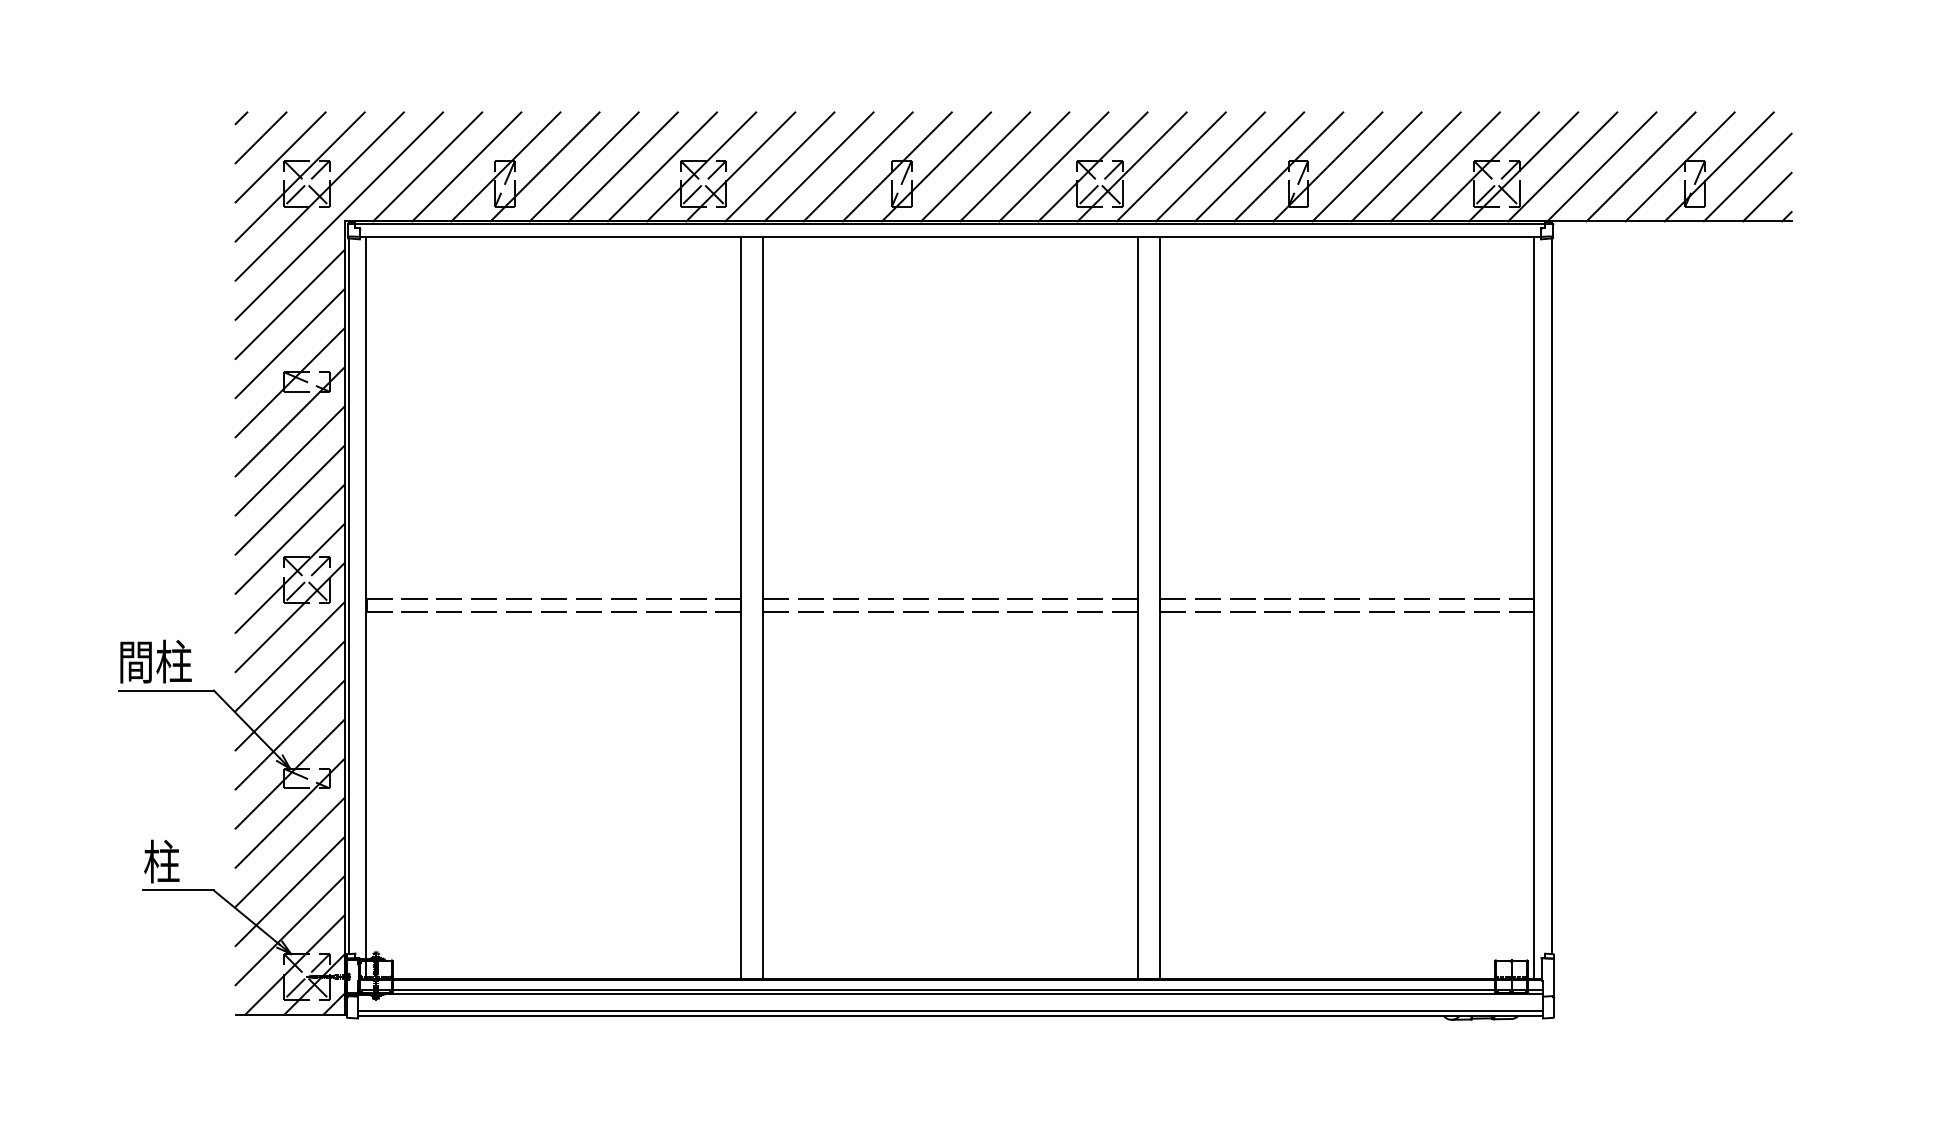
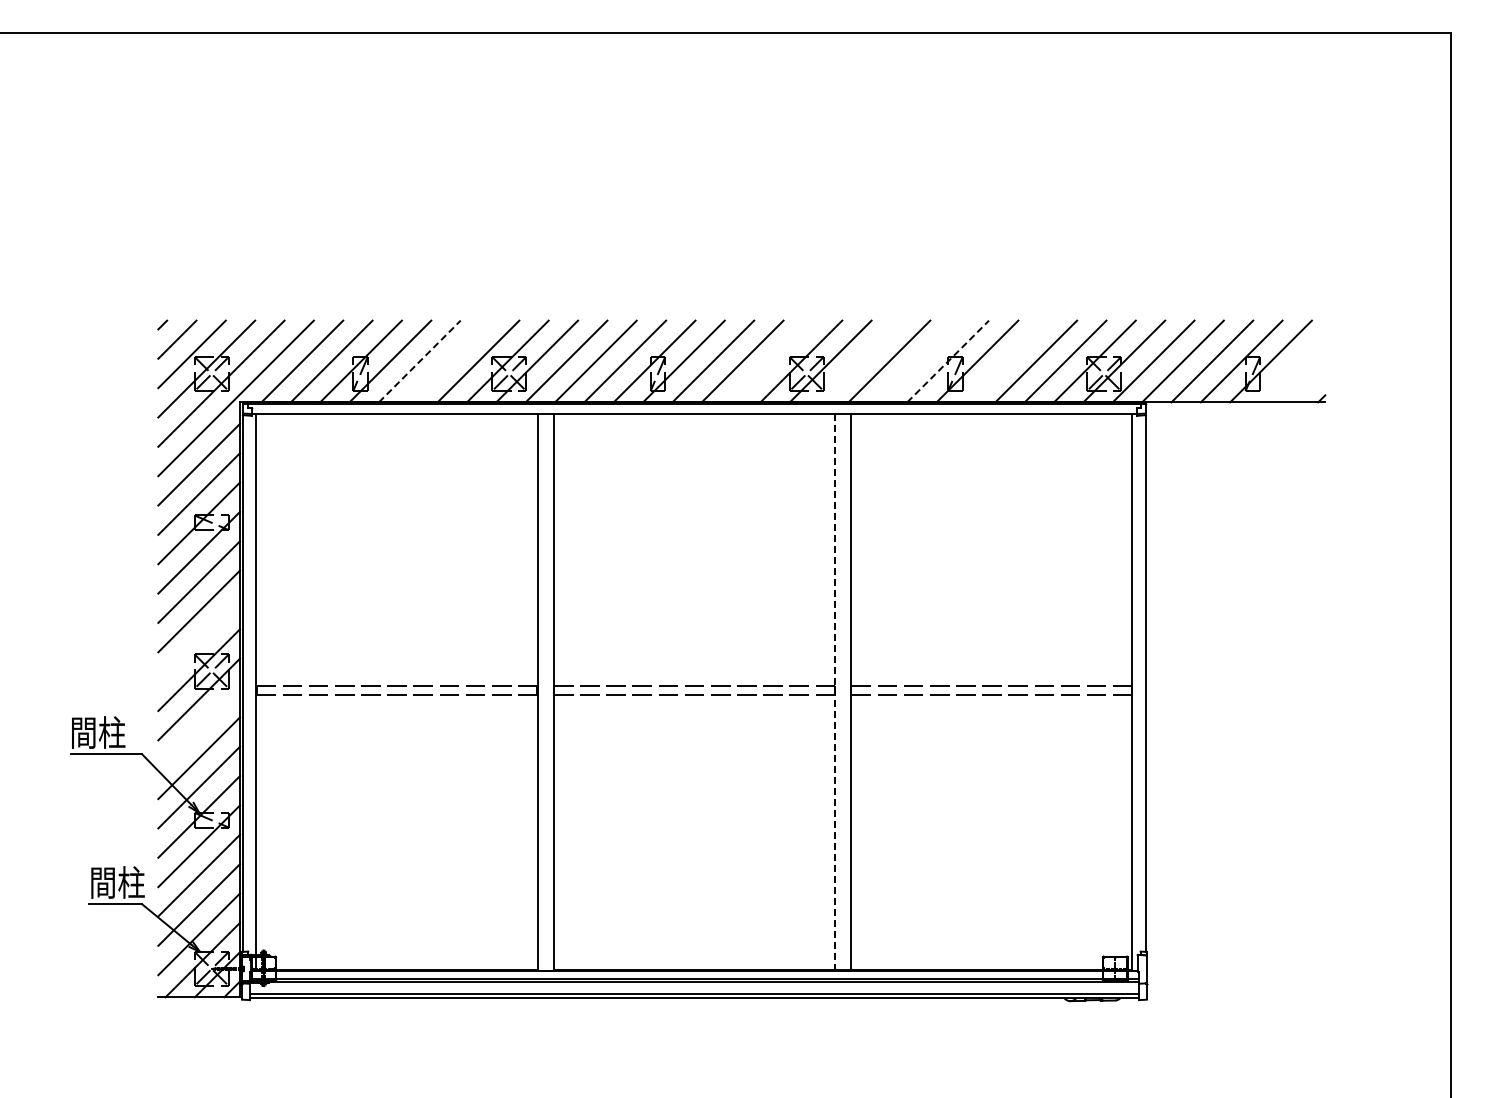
line: (583, 166) -> (419, 361), solid -> dashed
line: (623, 166) -> (449, 361), removed
line: (1053, 166) -> (771, 361), removed
line: (1170, 166) -> (859, 361), removed
line: (1249, 166) -> (918, 361), removed
line: (1289, 166) -> (948, 361), solid -> dashed
line: (1366, 166) -> (1006, 361), removed
line: (1747, 177) -> (1292, 369), removed
line: (1766, 197) -> (1306, 384), removed
line: (290, 538) -> (199, 640), removed
line: (1137, 606) -> (834, 691), solid -> dashed
line: (290, 656) -> (199, 728), removed
text: (179, 861) -> (116, 882), 柱 -> 間柱

